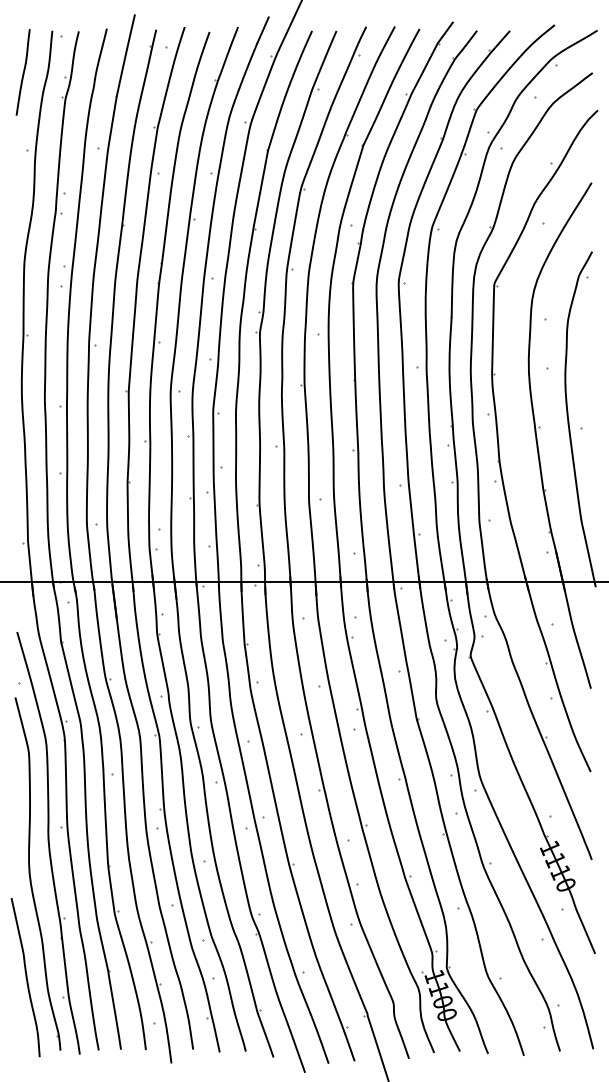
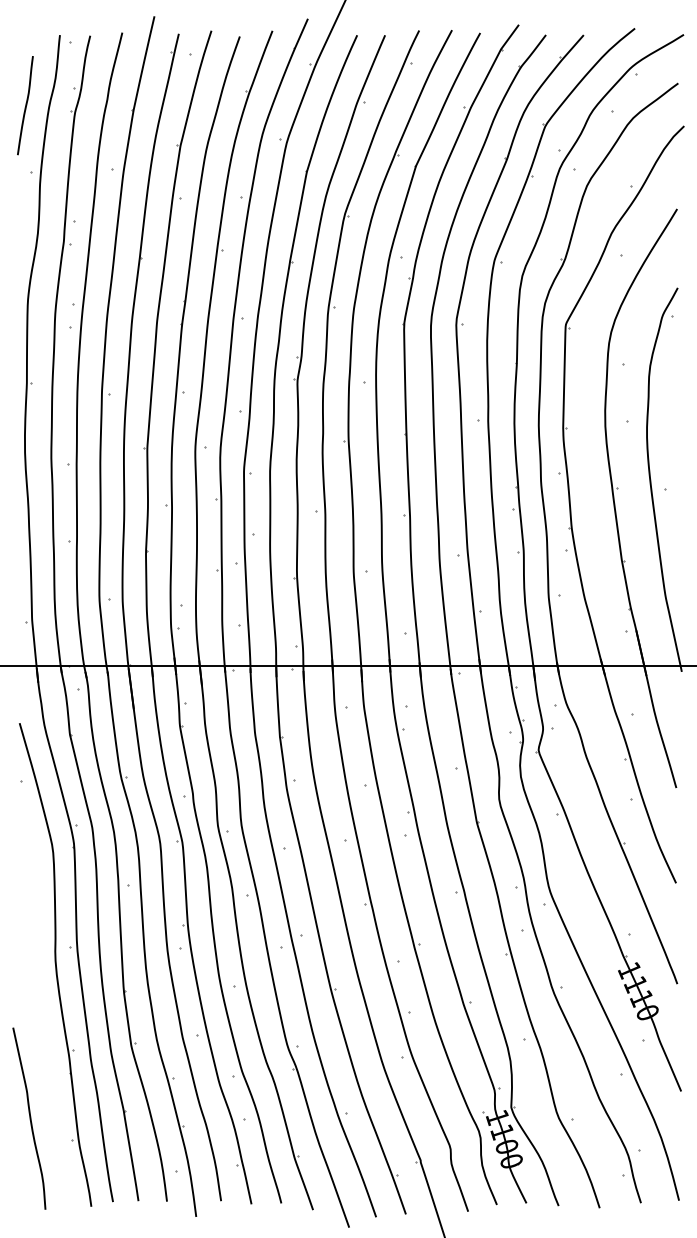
curve: (23, 72) -> (25, 105), moved
part: (30, 873) -> (34, 999), removed

